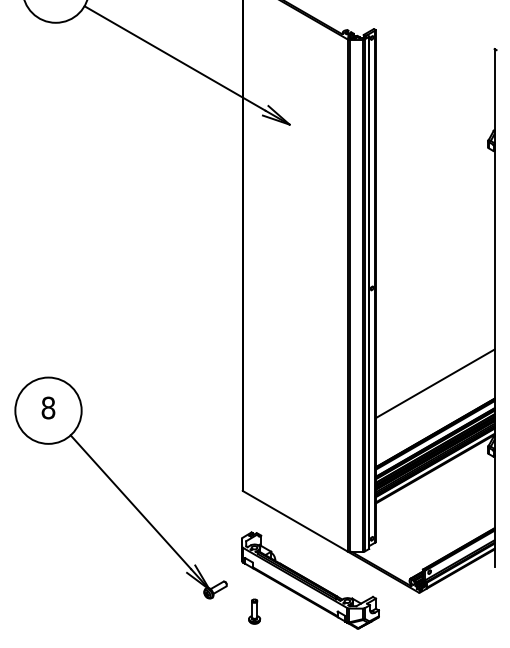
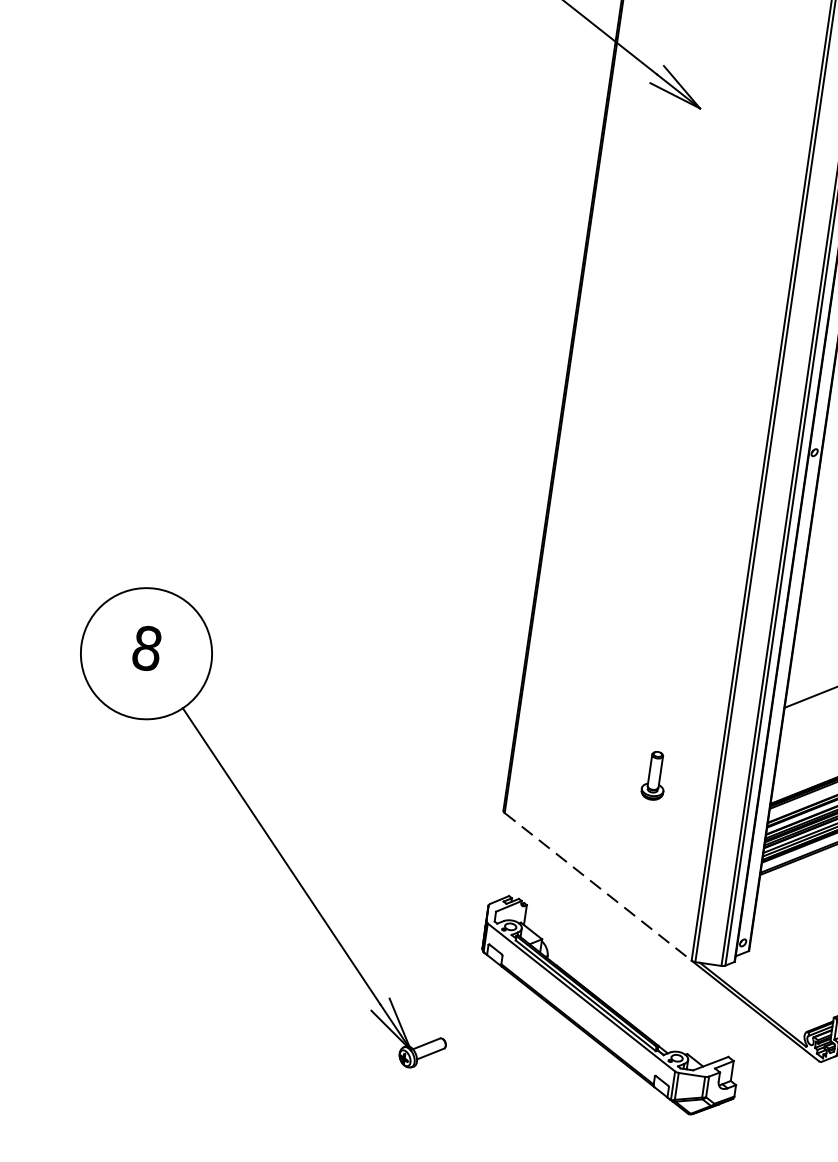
part: (120, 487) -> (265, 824), moved
line: (295, 521) -> (598, 887), solid -> dashed
part: (254, 611) -> (654, 775), moved

